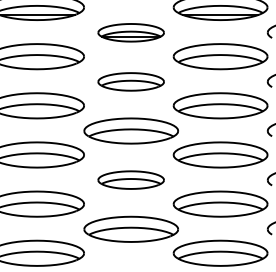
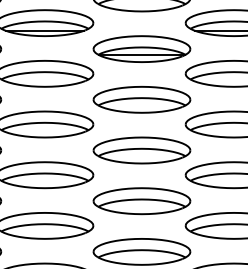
part: (130, 32) -> (141, 48), size x1.43
part: (130, 81) -> (141, 99), size x1.43
part: (130, 179) -> (141, 200), size x1.43

